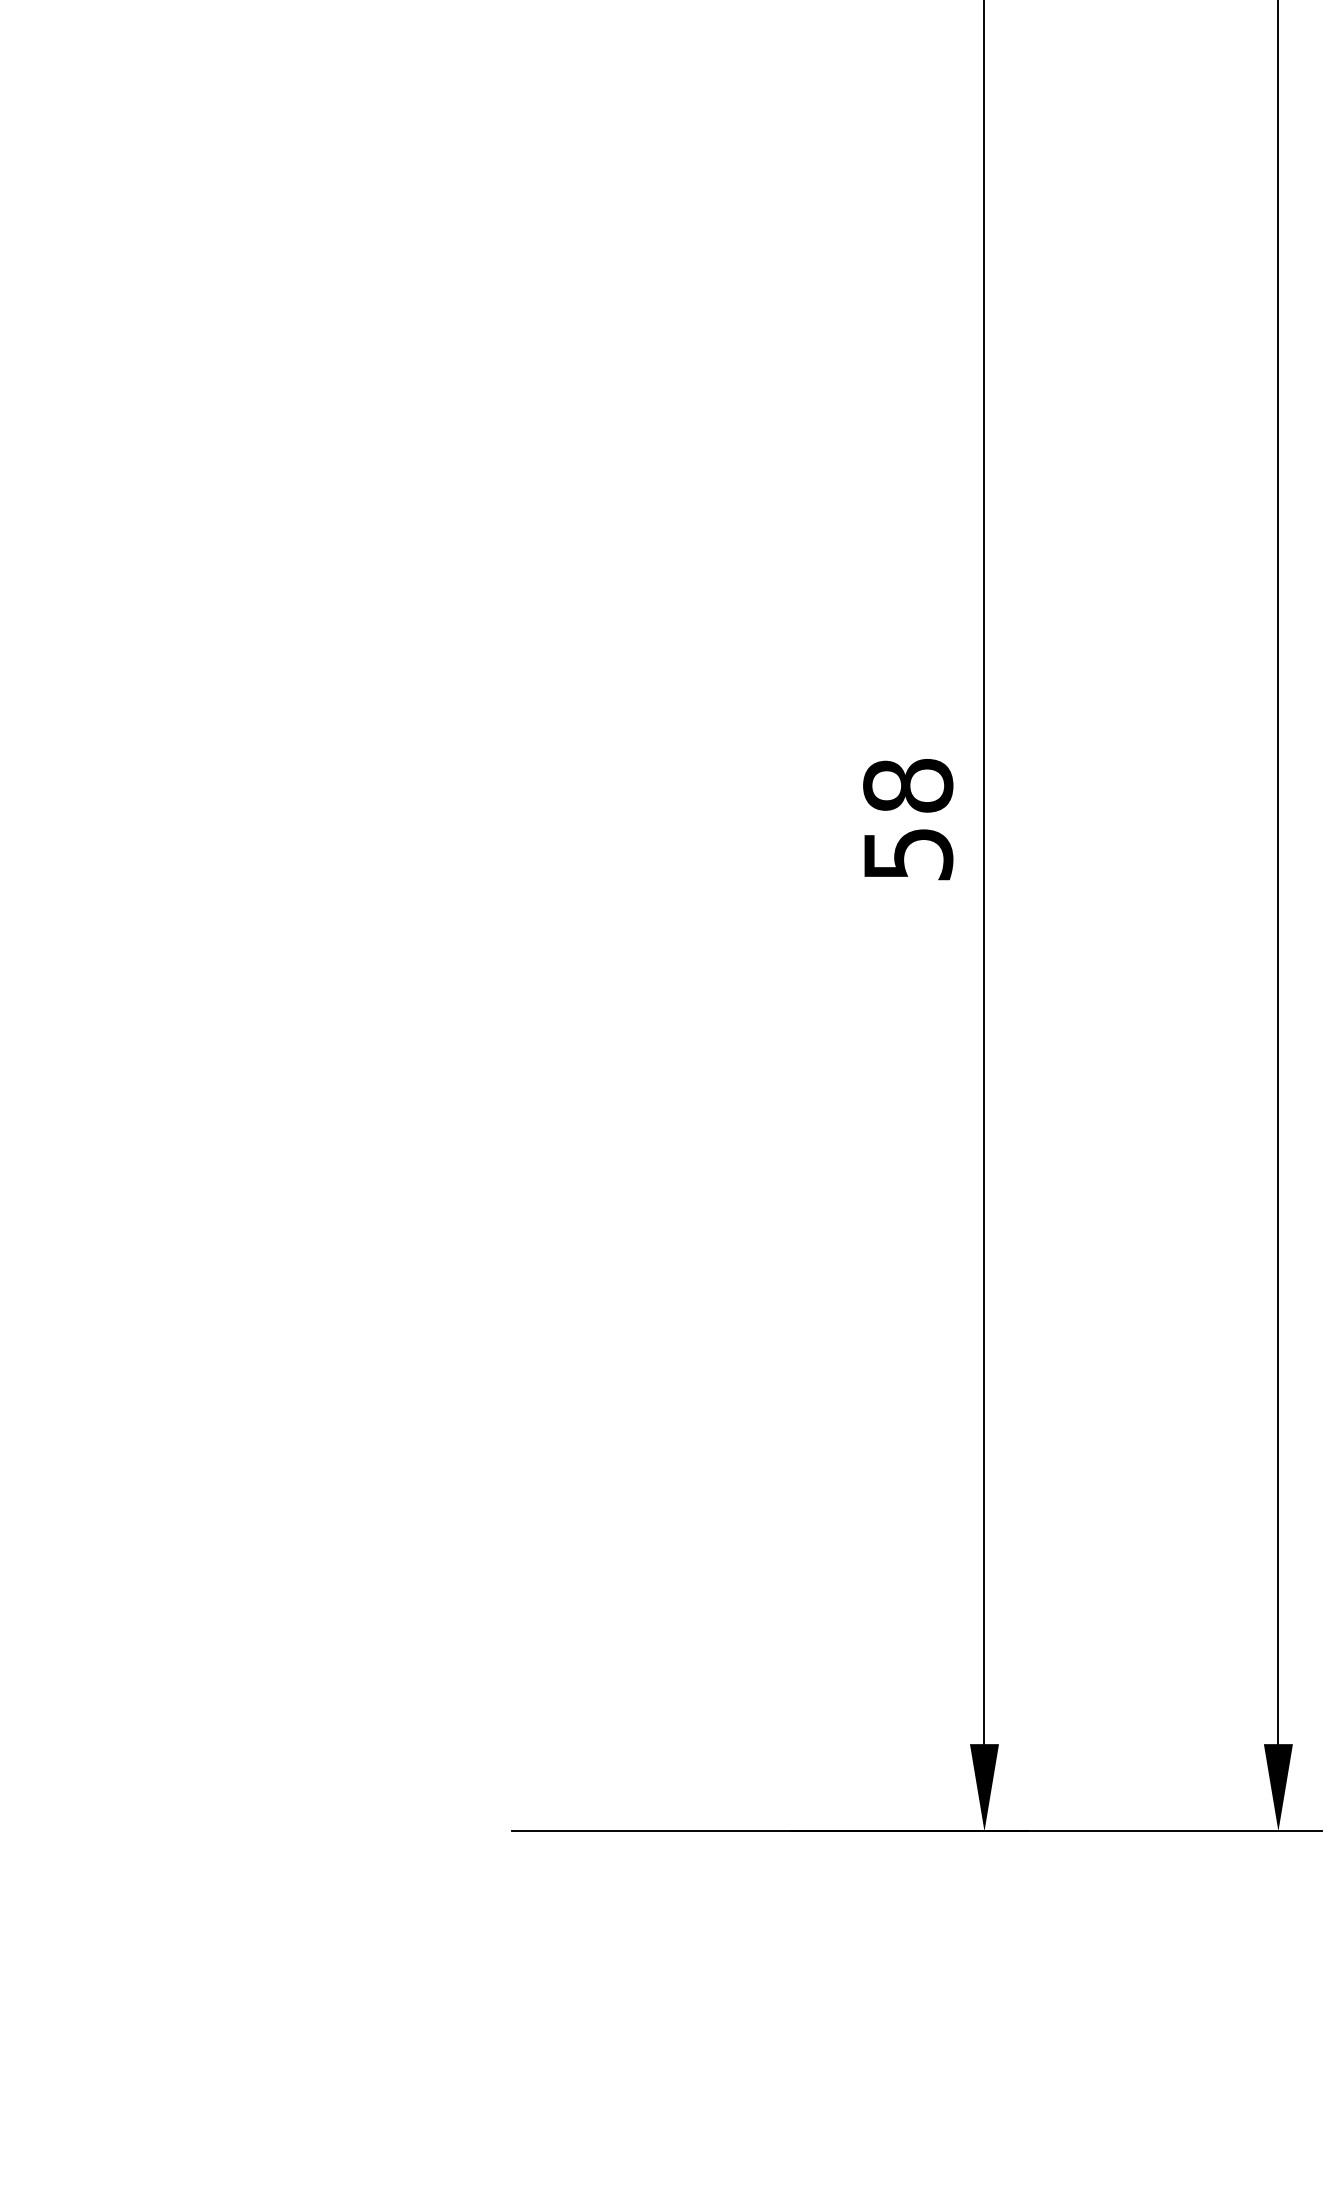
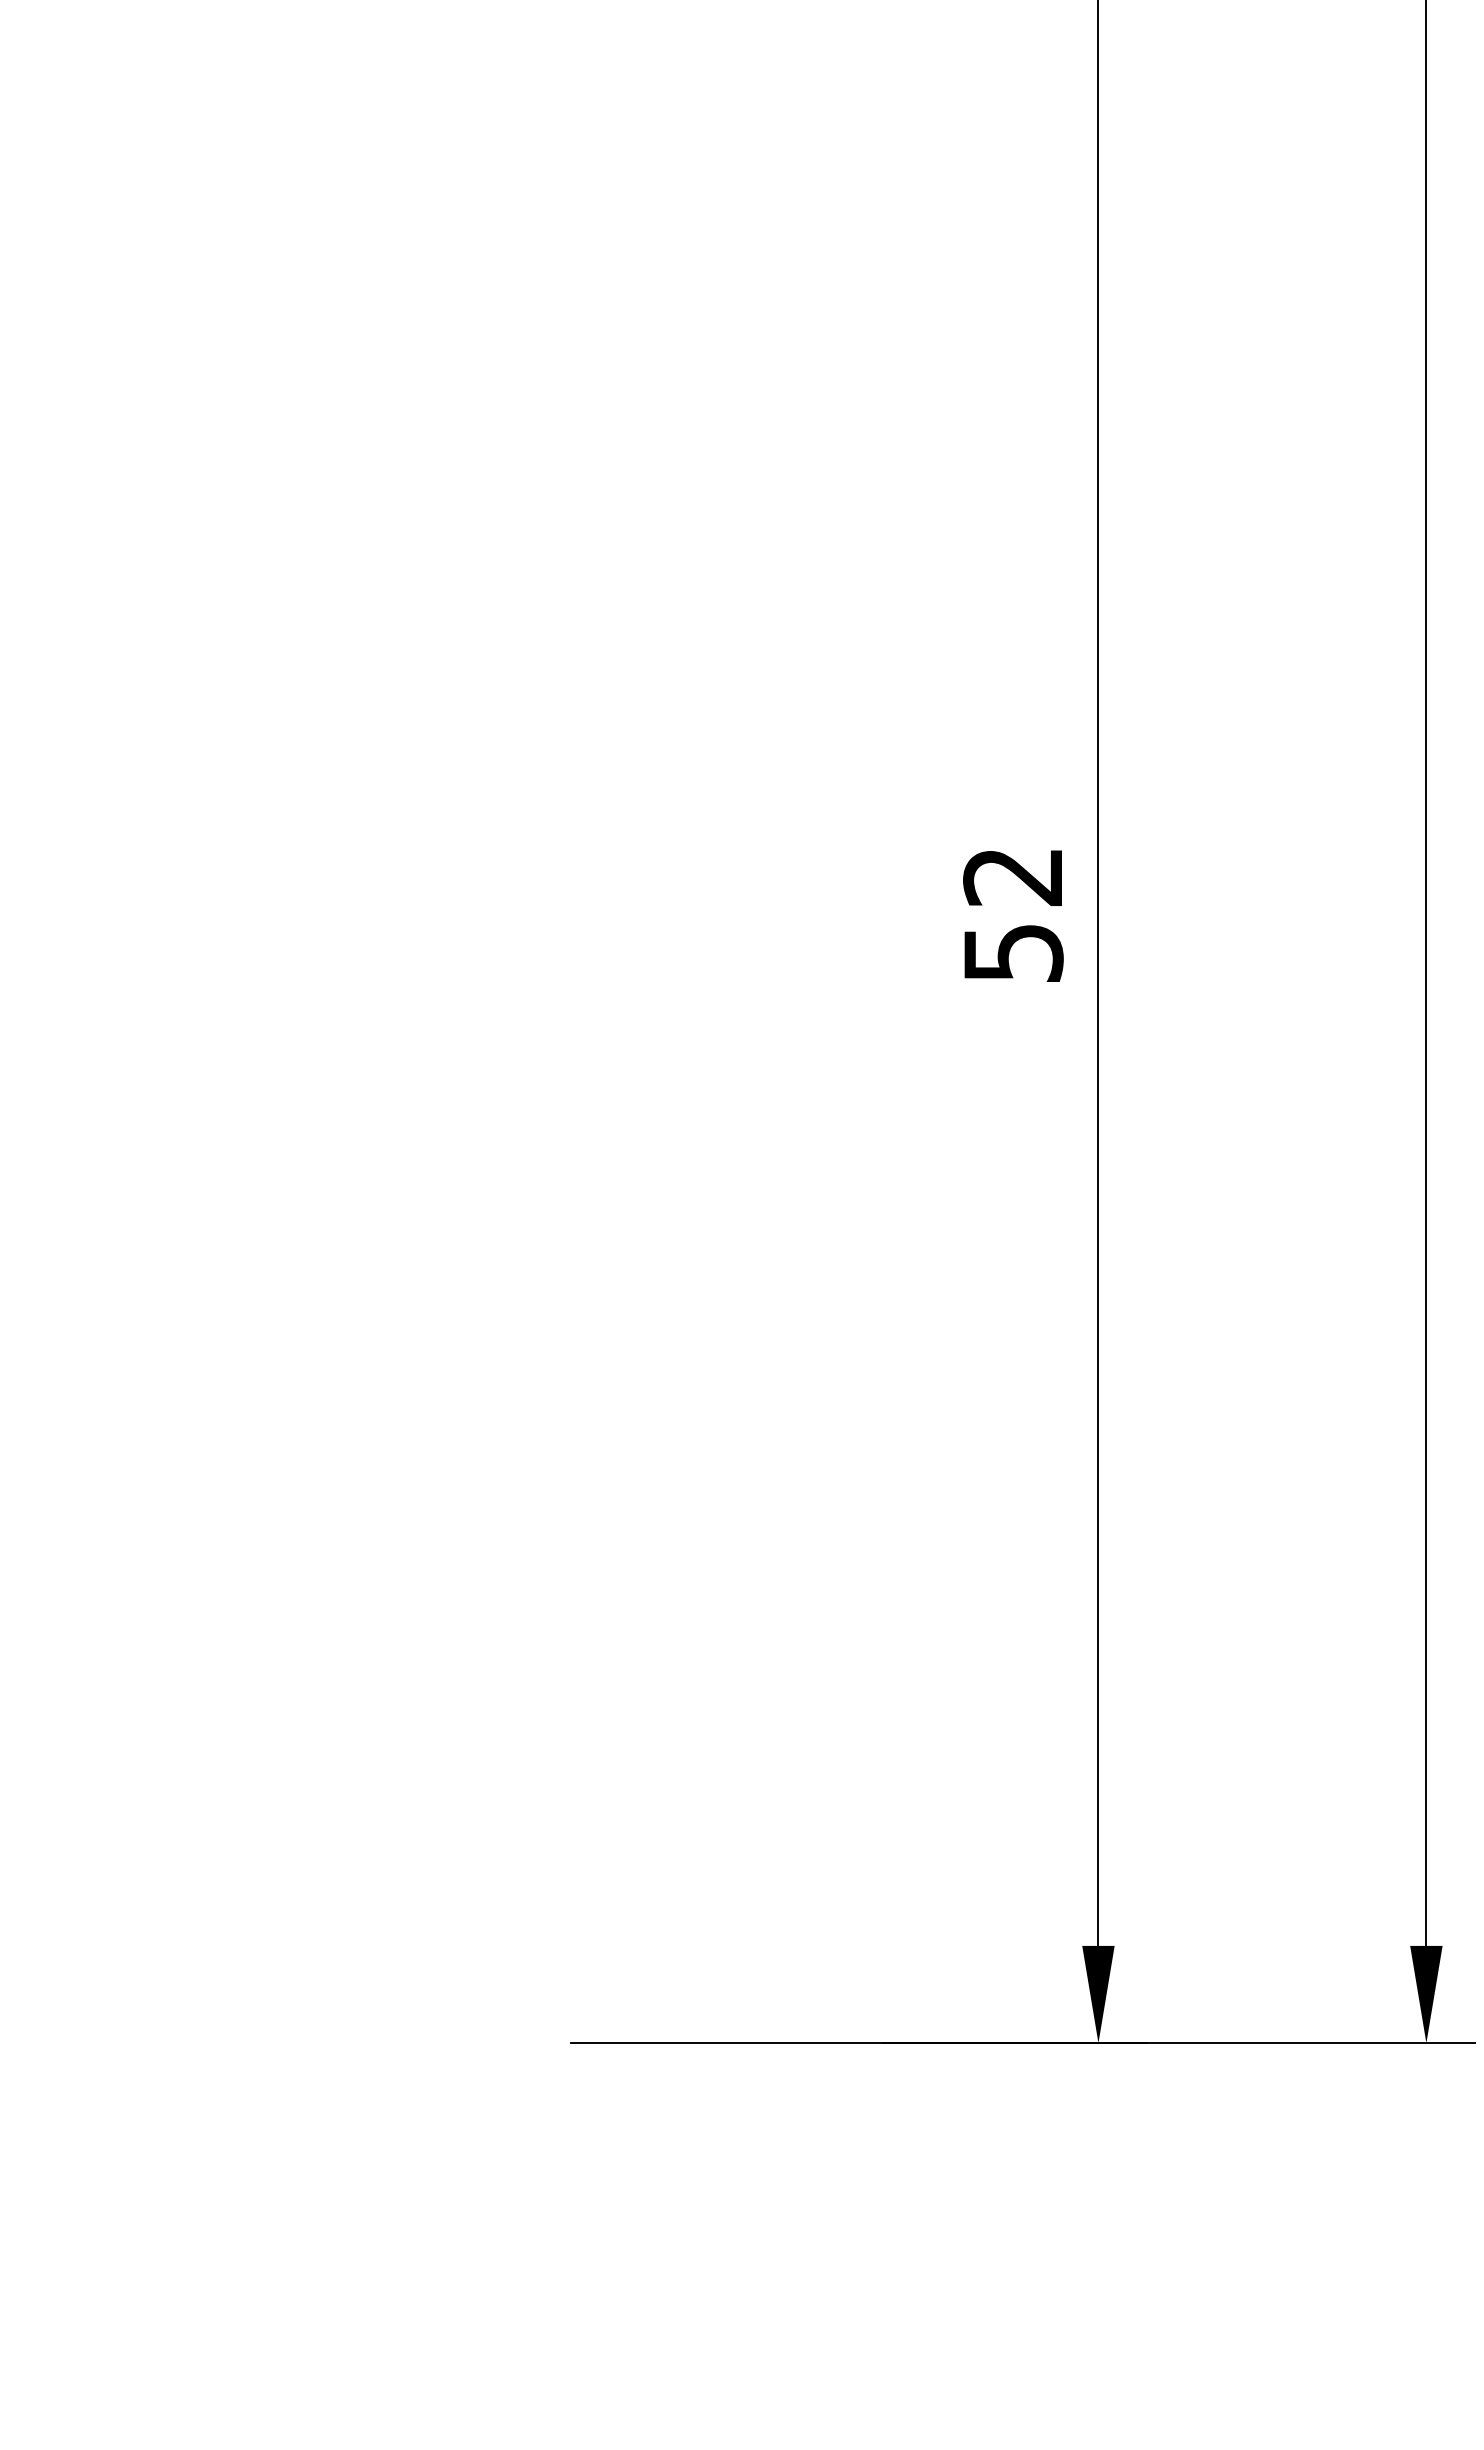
text: (908, 785) -> (1013, 876), 58 -> 52

